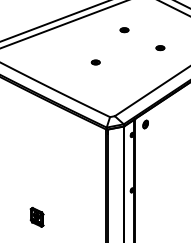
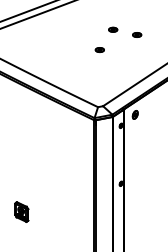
part: (124, 30) -> (113, 30), moved
part: (160, 48) -> (137, 35), moved
part: (95, 62) -> (99, 50), moved

